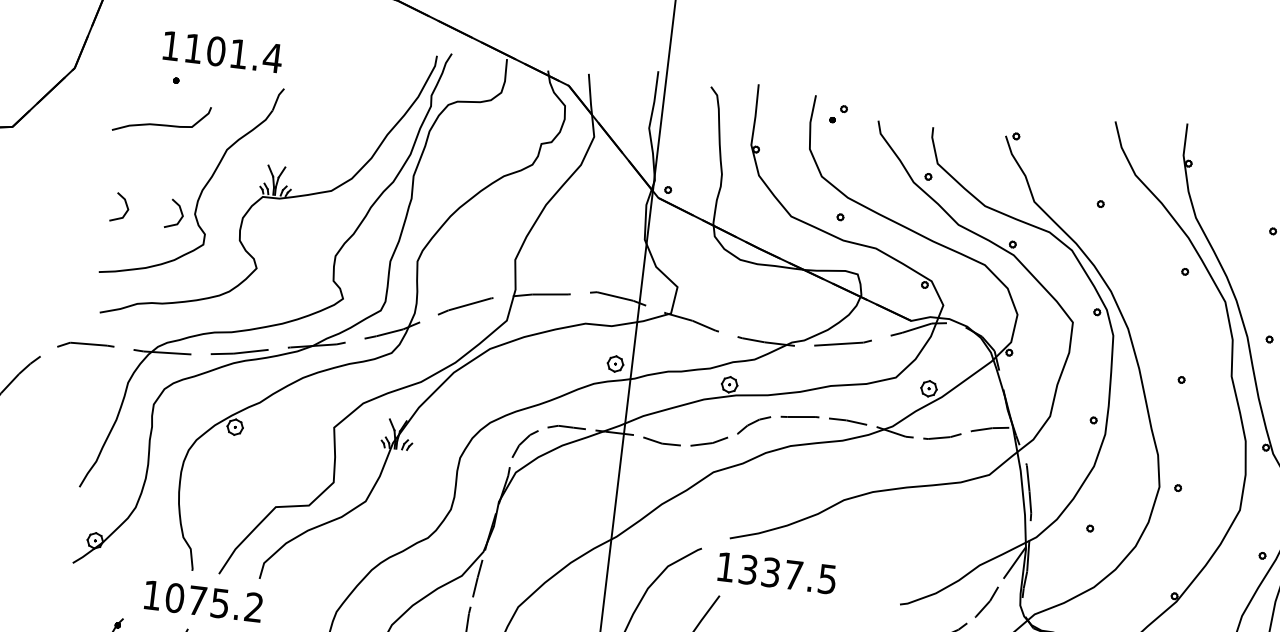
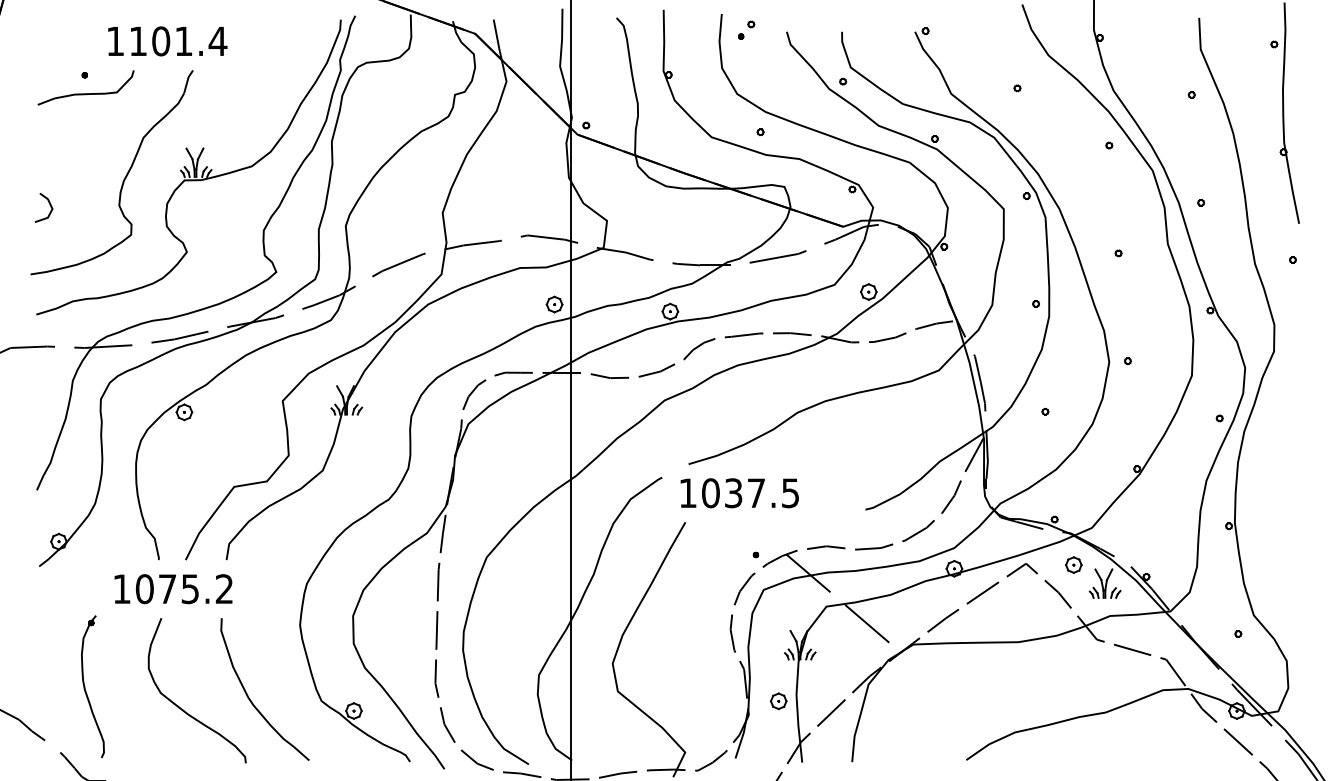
text: (222, 52) -> (167, 41), moved
curve: (160, 124) -> (85, 93), moved
line: (180, 212) -> (104, 205), removed
text: (747, 570) -> (710, 493), 1337.5 -> 1037.5

